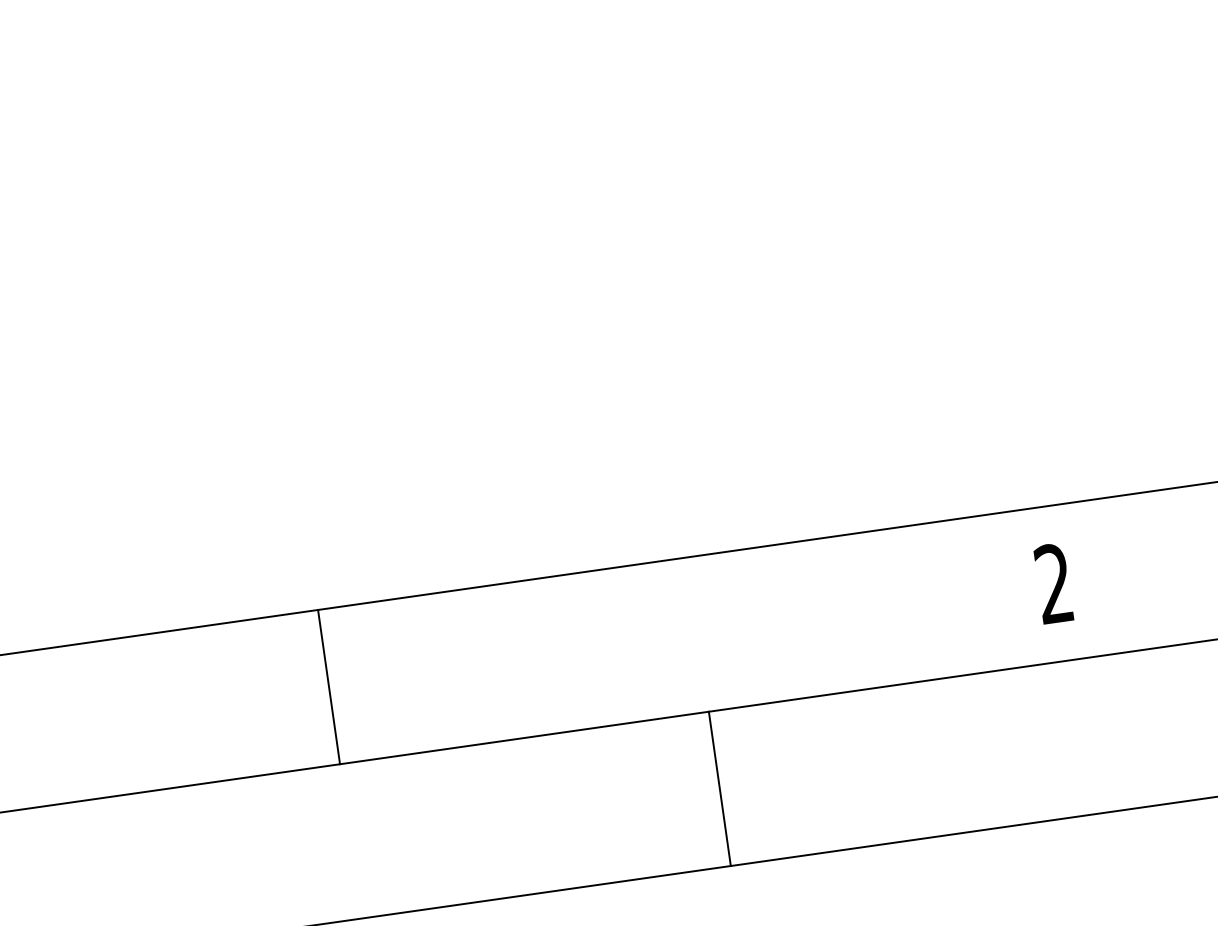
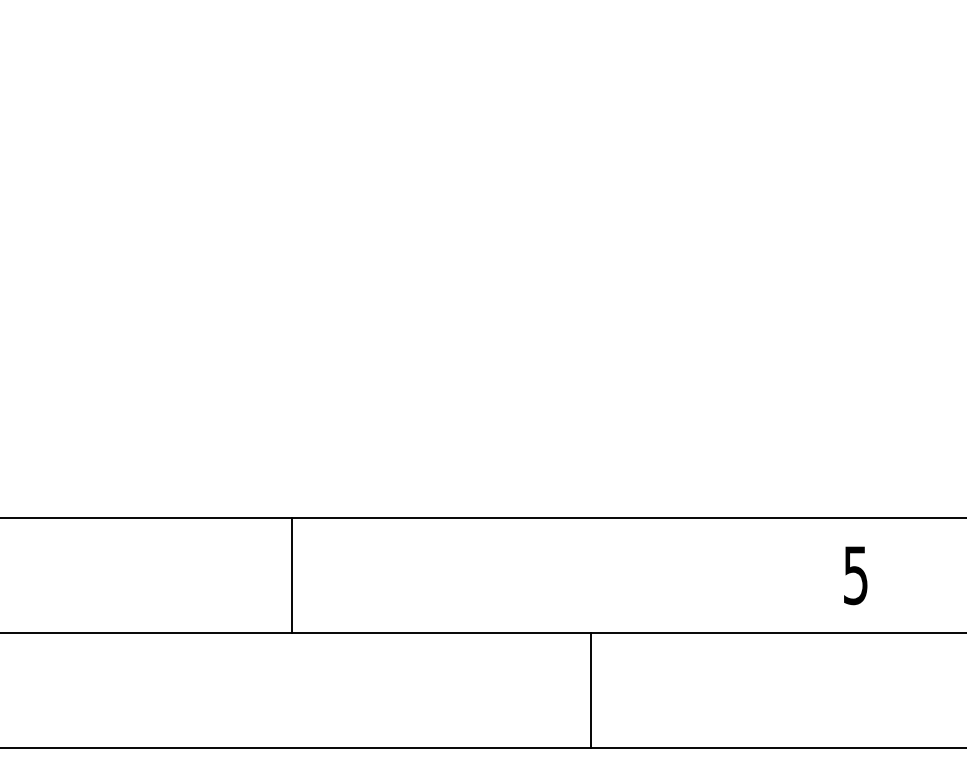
text: (1053, 584) -> (855, 575), 2 -> 5
line: (329, 687) -> (292, 575), moved

